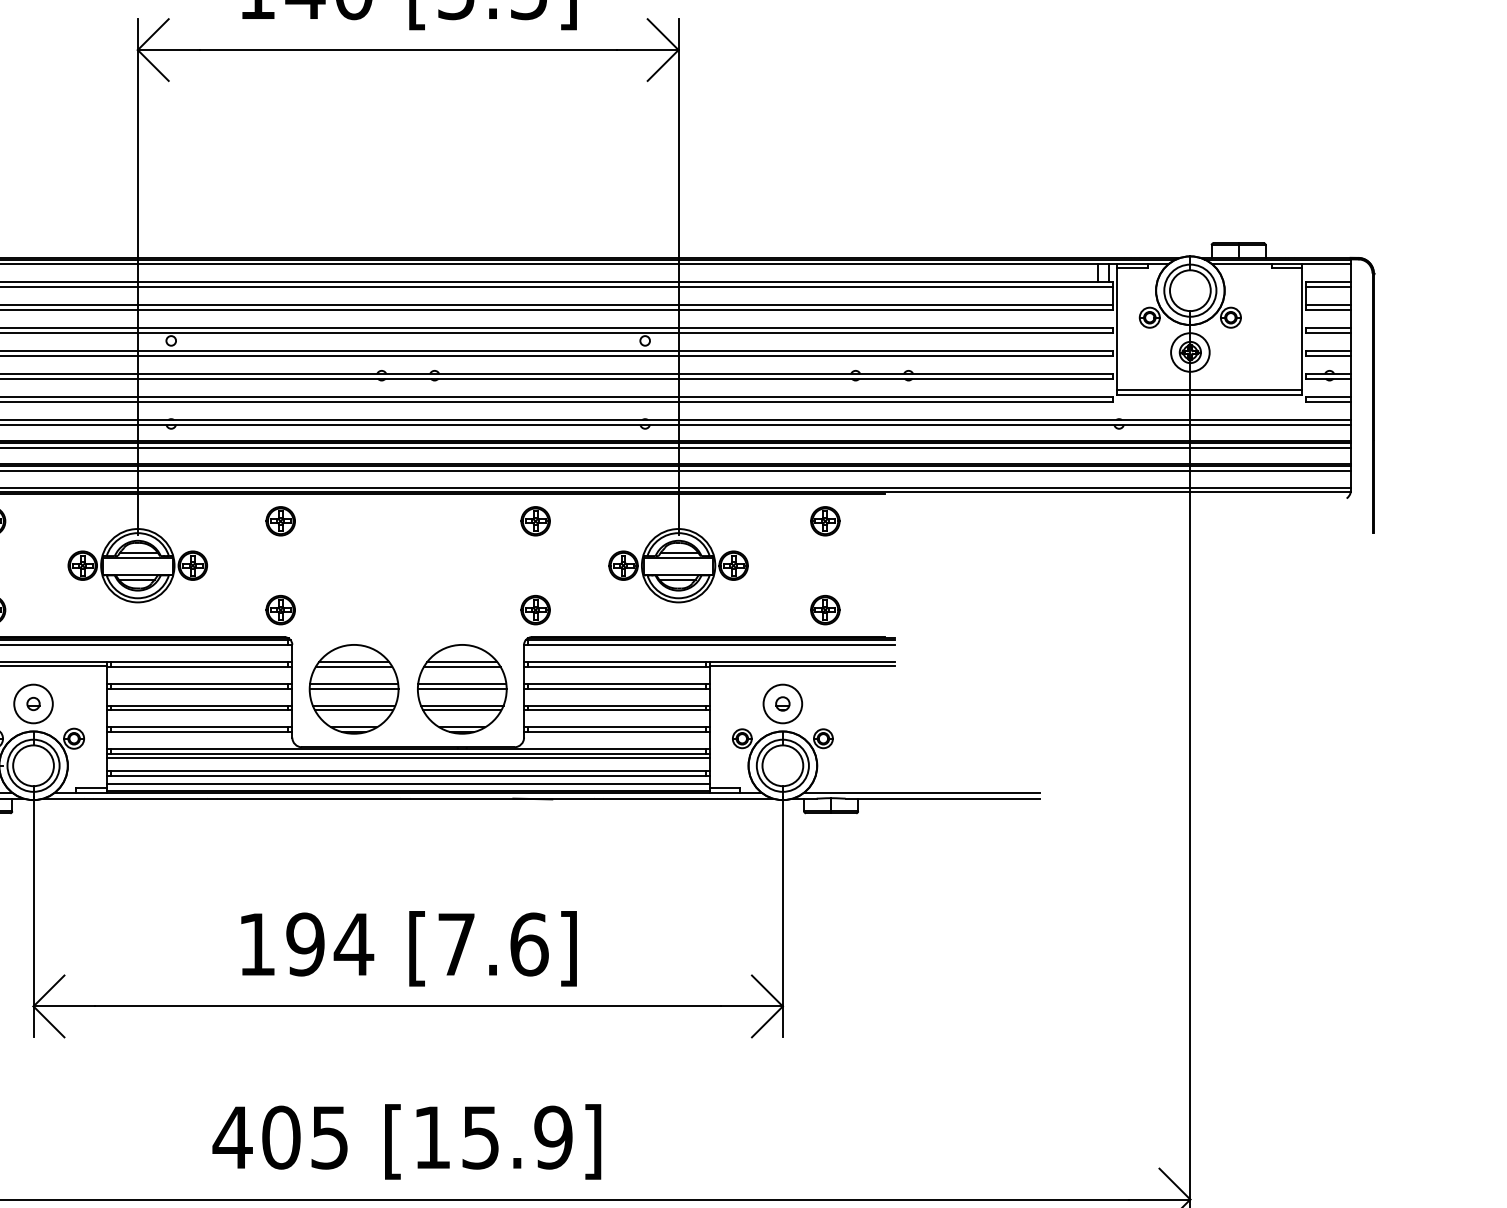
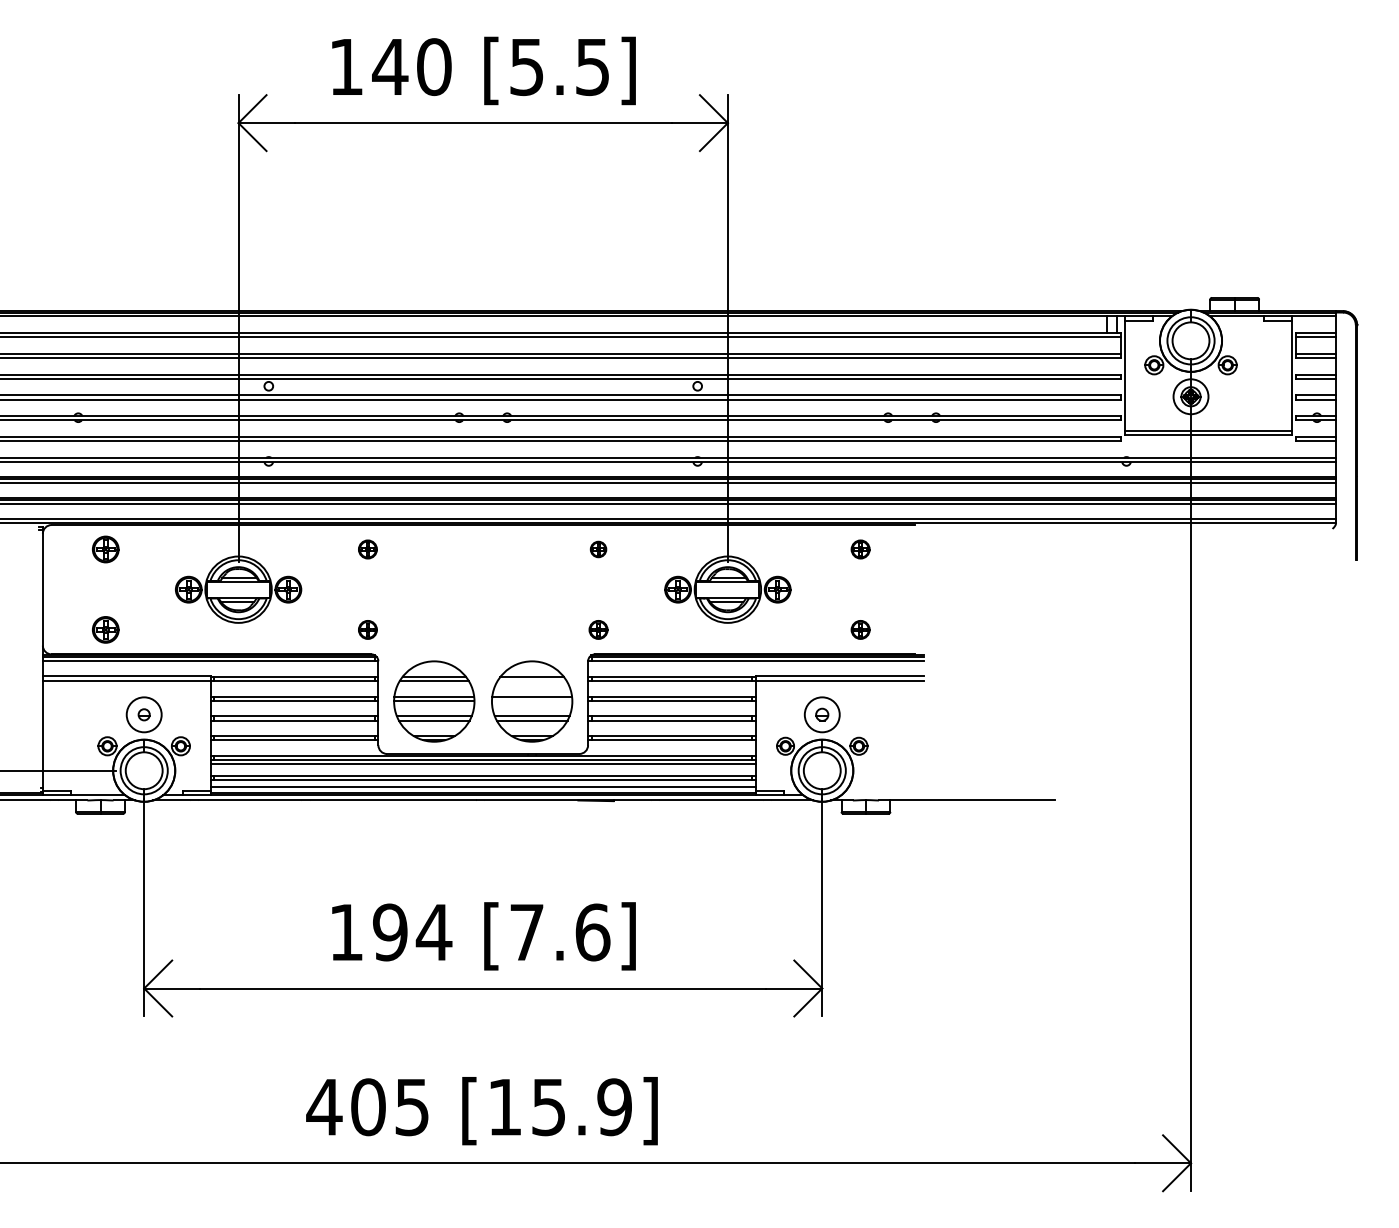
part: (280, 521) -> (367, 549), size x0.7
part: (535, 521) -> (598, 549), size x0.6
part: (825, 521) -> (860, 549), size x0.7
part: (280, 609) -> (367, 629), size x0.7
part: (535, 609) -> (598, 629), size x0.7
part: (825, 609) -> (860, 629), size x0.7
line: (461, 667) -> (531, 681), removed
line: (461, 688) -> (531, 700), removed
line: (921, 793) -> (947, 795), removed

